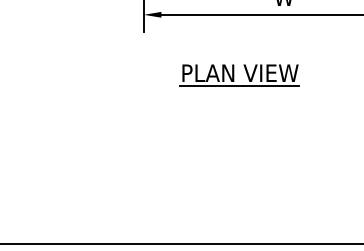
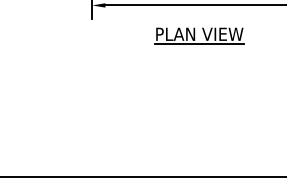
part: (240, 74) -> (199, 35), moved

